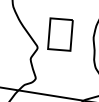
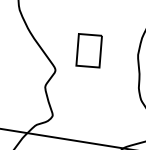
part: (60, 34) -> (89, 50), size x0.7

